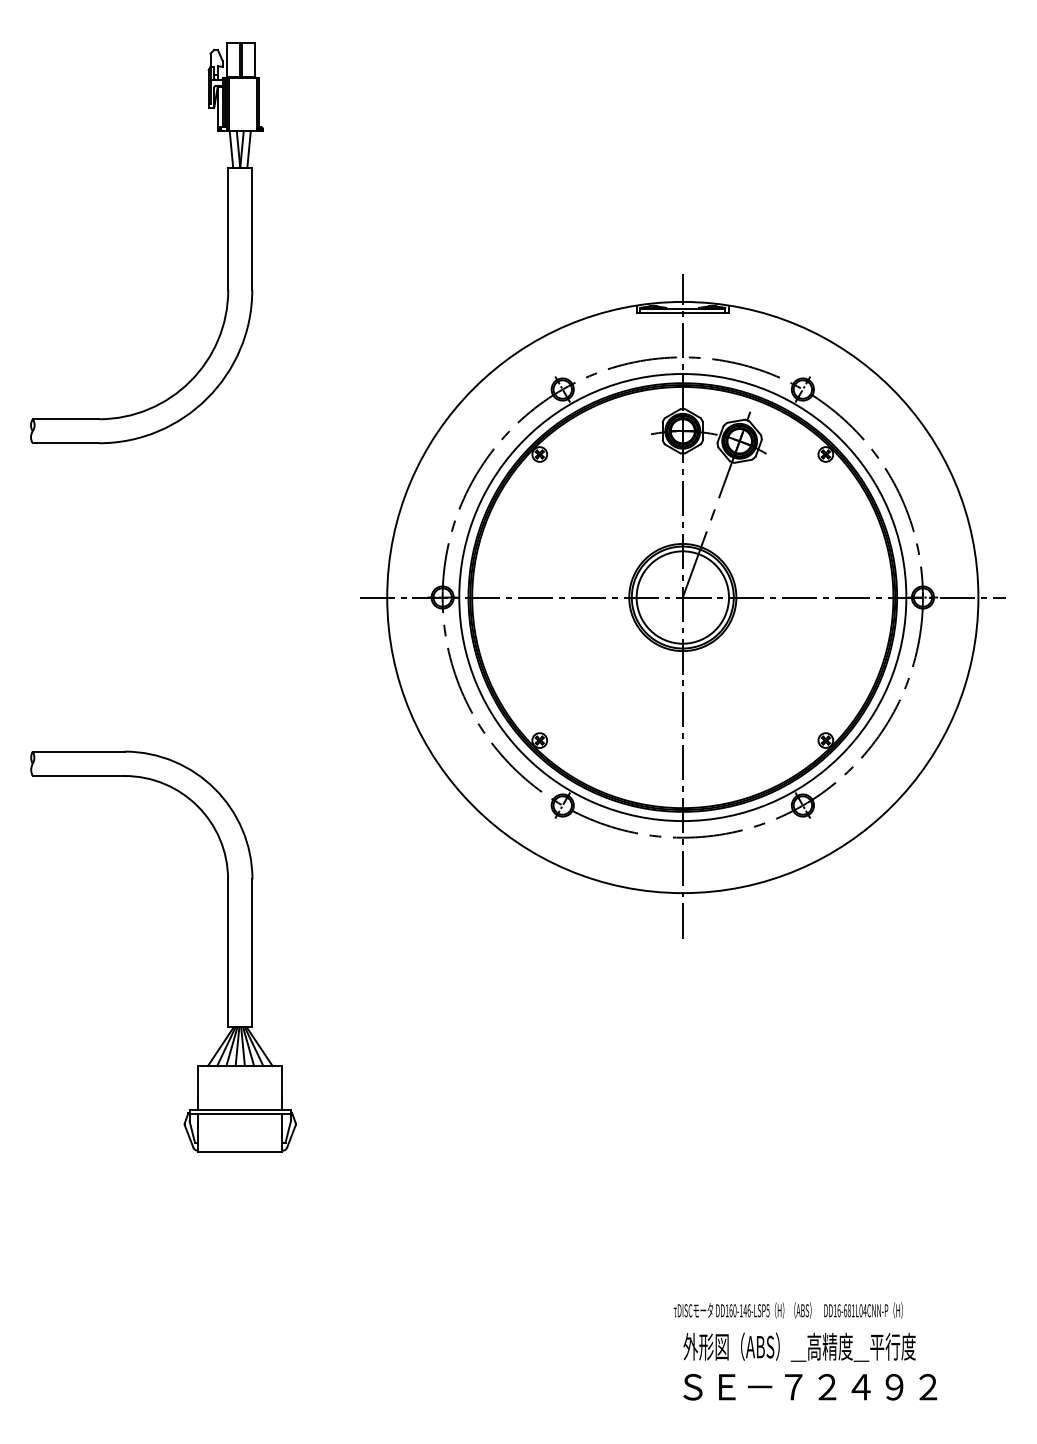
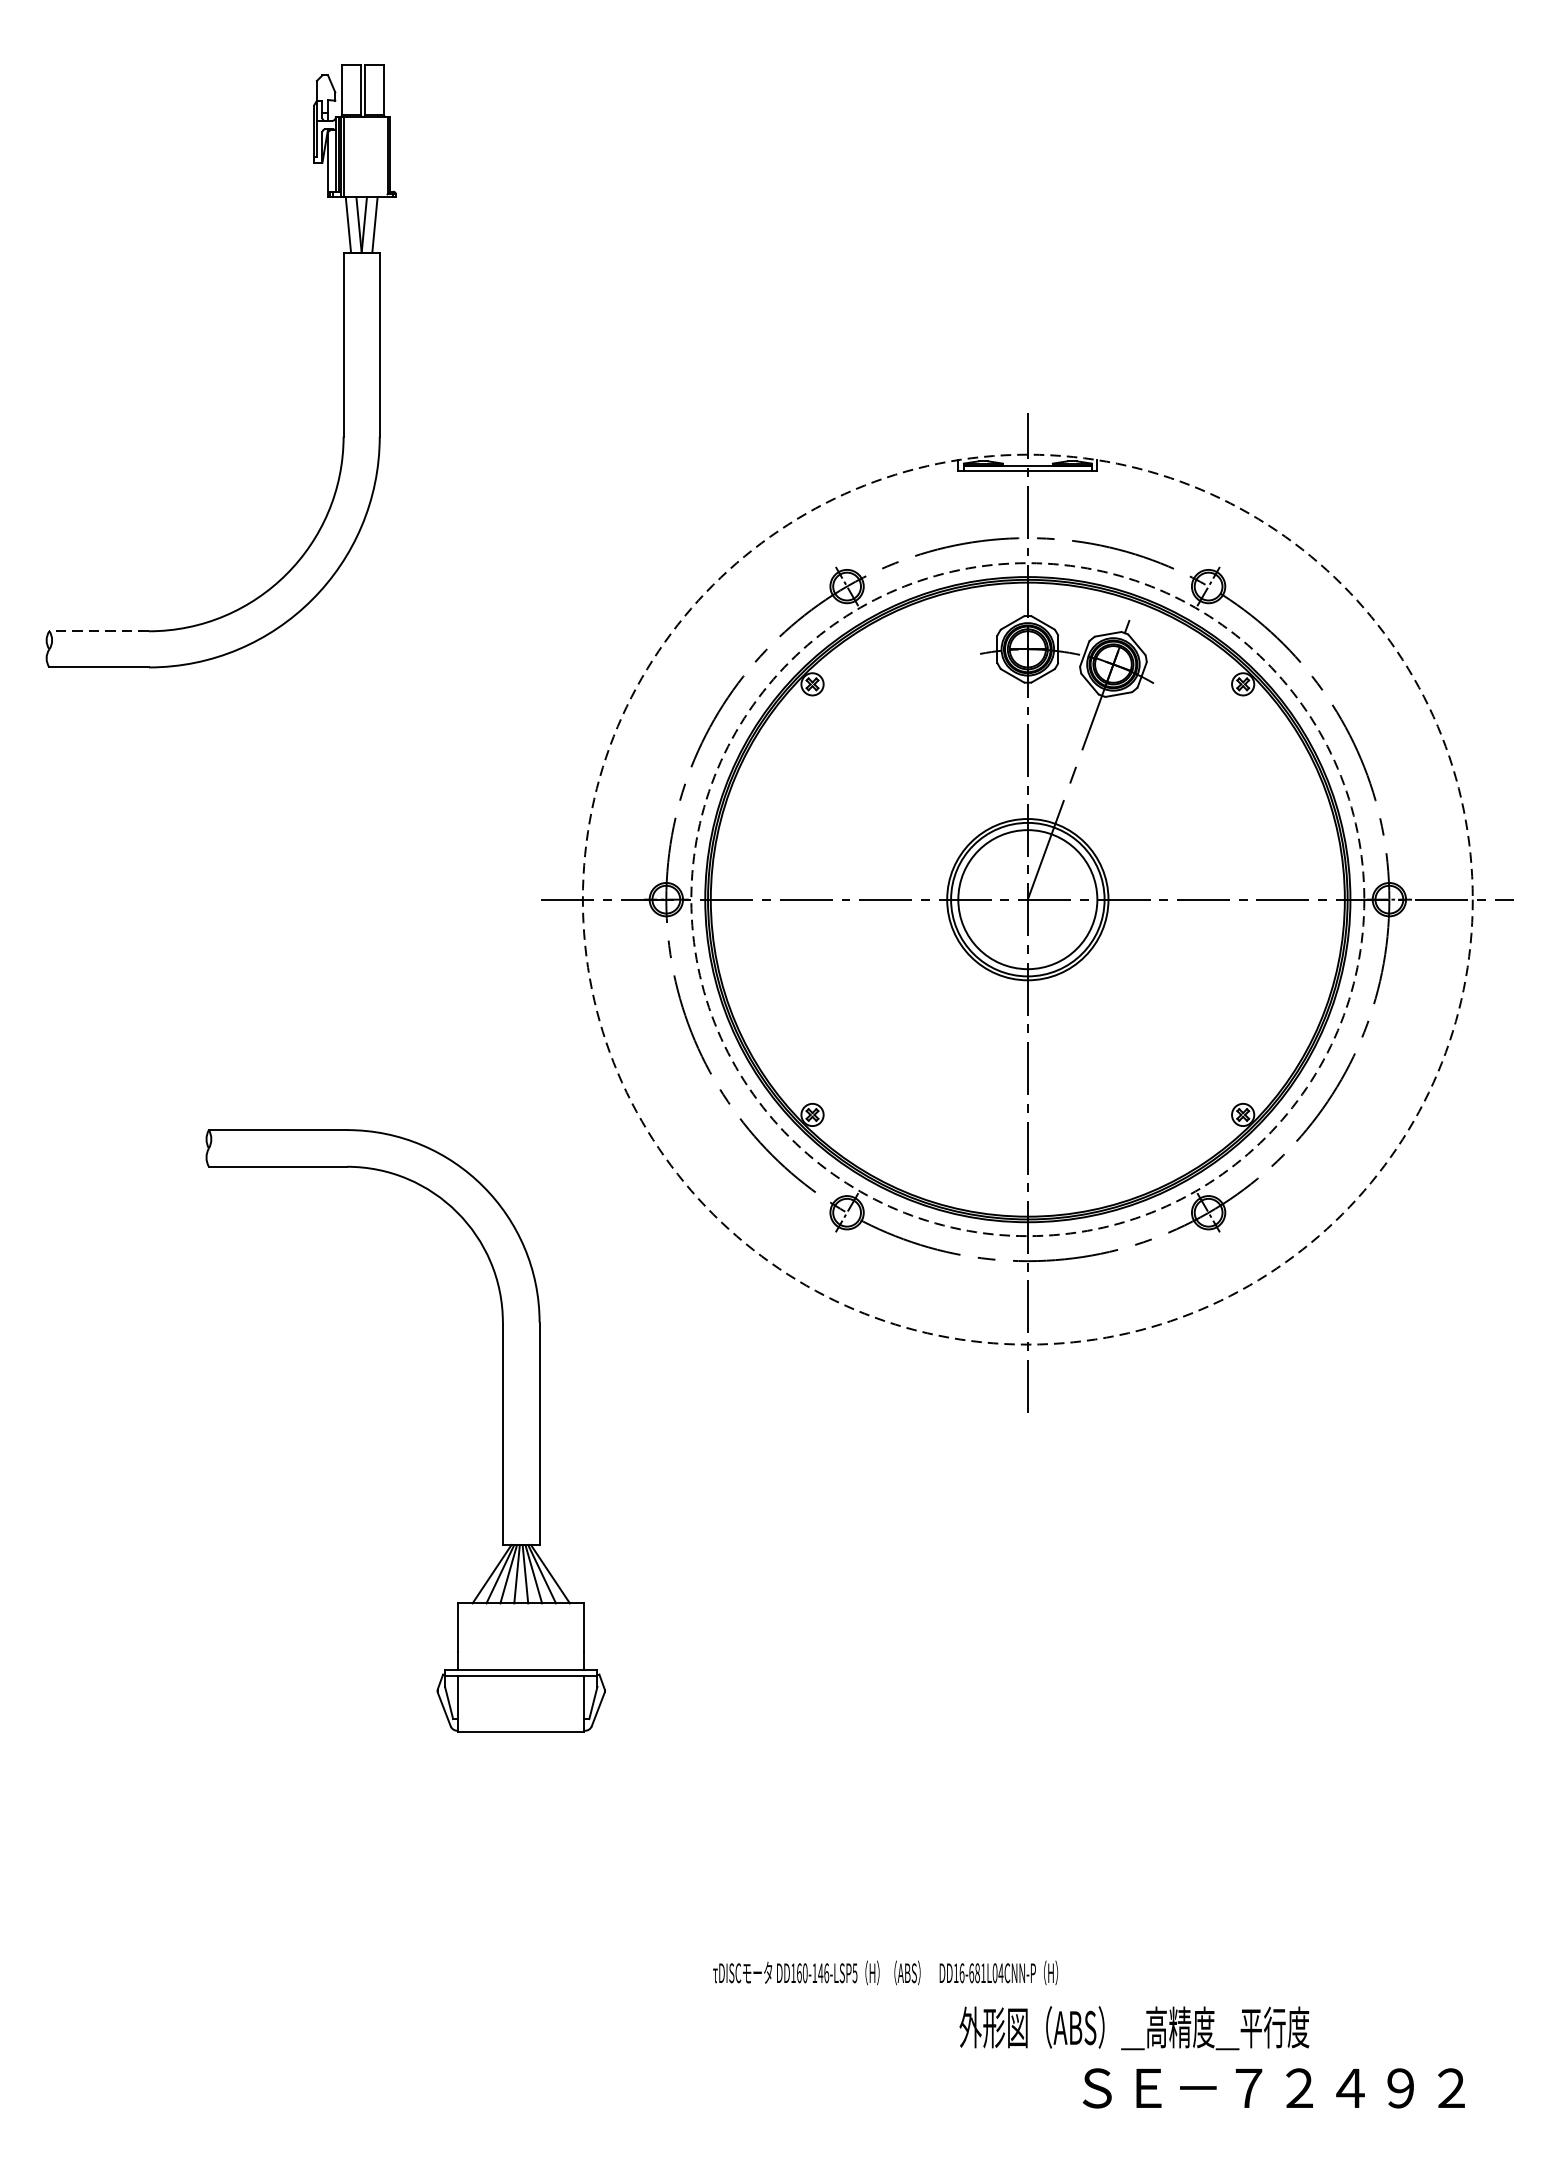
line: (65, 419) -> (98, 631), solid -> dashed
circle: (682, 597) -> (1027, 899), solid -> dashed
circle: (682, 597) -> (1027, 899), solid -> dashed
part: (227, 951) -> (502, 1430), moved
text: (787, 1310) -> (884, 1972), moved
text: (799, 1346) -> (1134, 2027), moved
text: (810, 1386) -> (1274, 2087), moved

